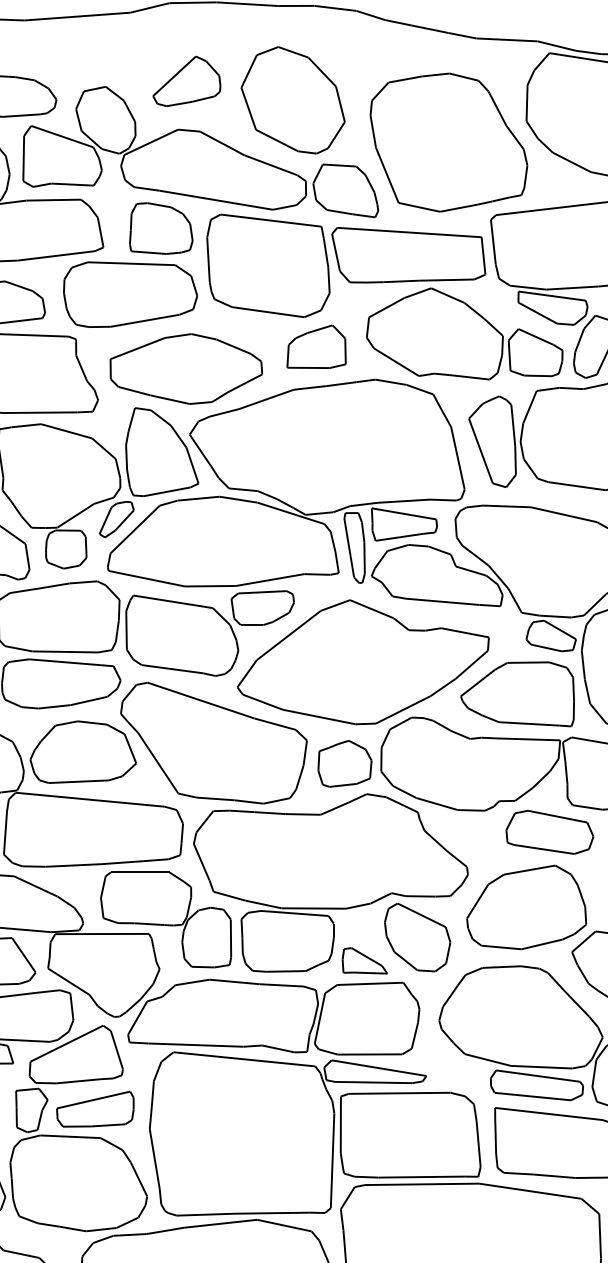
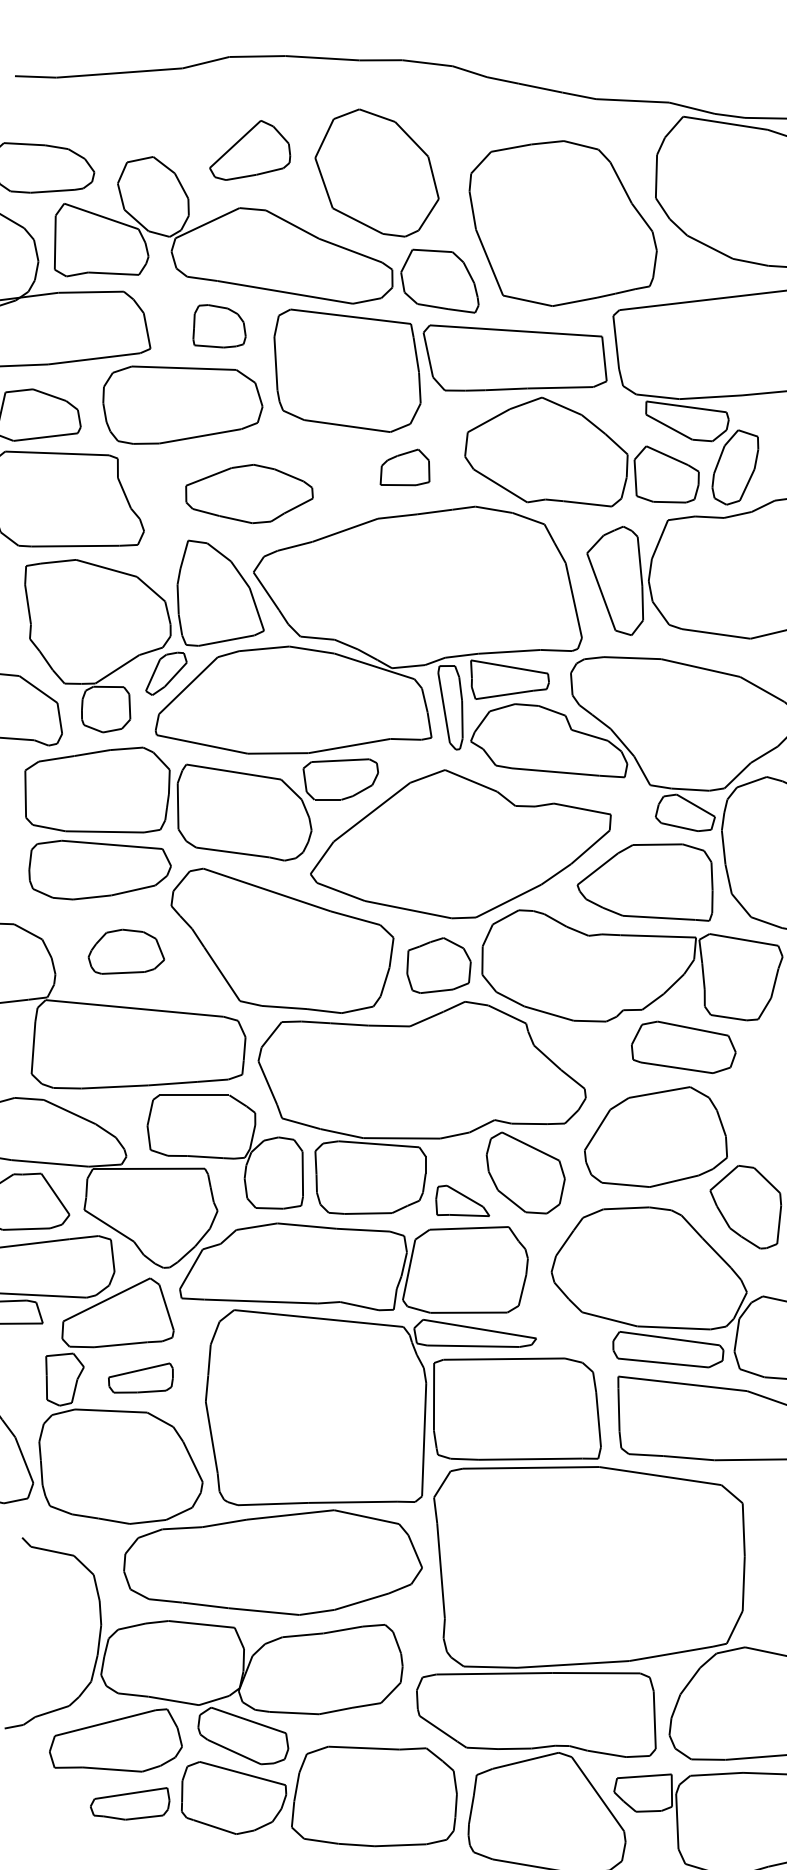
part: (161, 228) -> (219, 326), size x0.7
part: (316, 346) -> (404, 467), size x0.7
part: (186, 368) -> (249, 493), size x0.7
part: (83, 752) -> (126, 951), size x0.6
part: (95, 1108) -> (140, 1377), size x0.7

